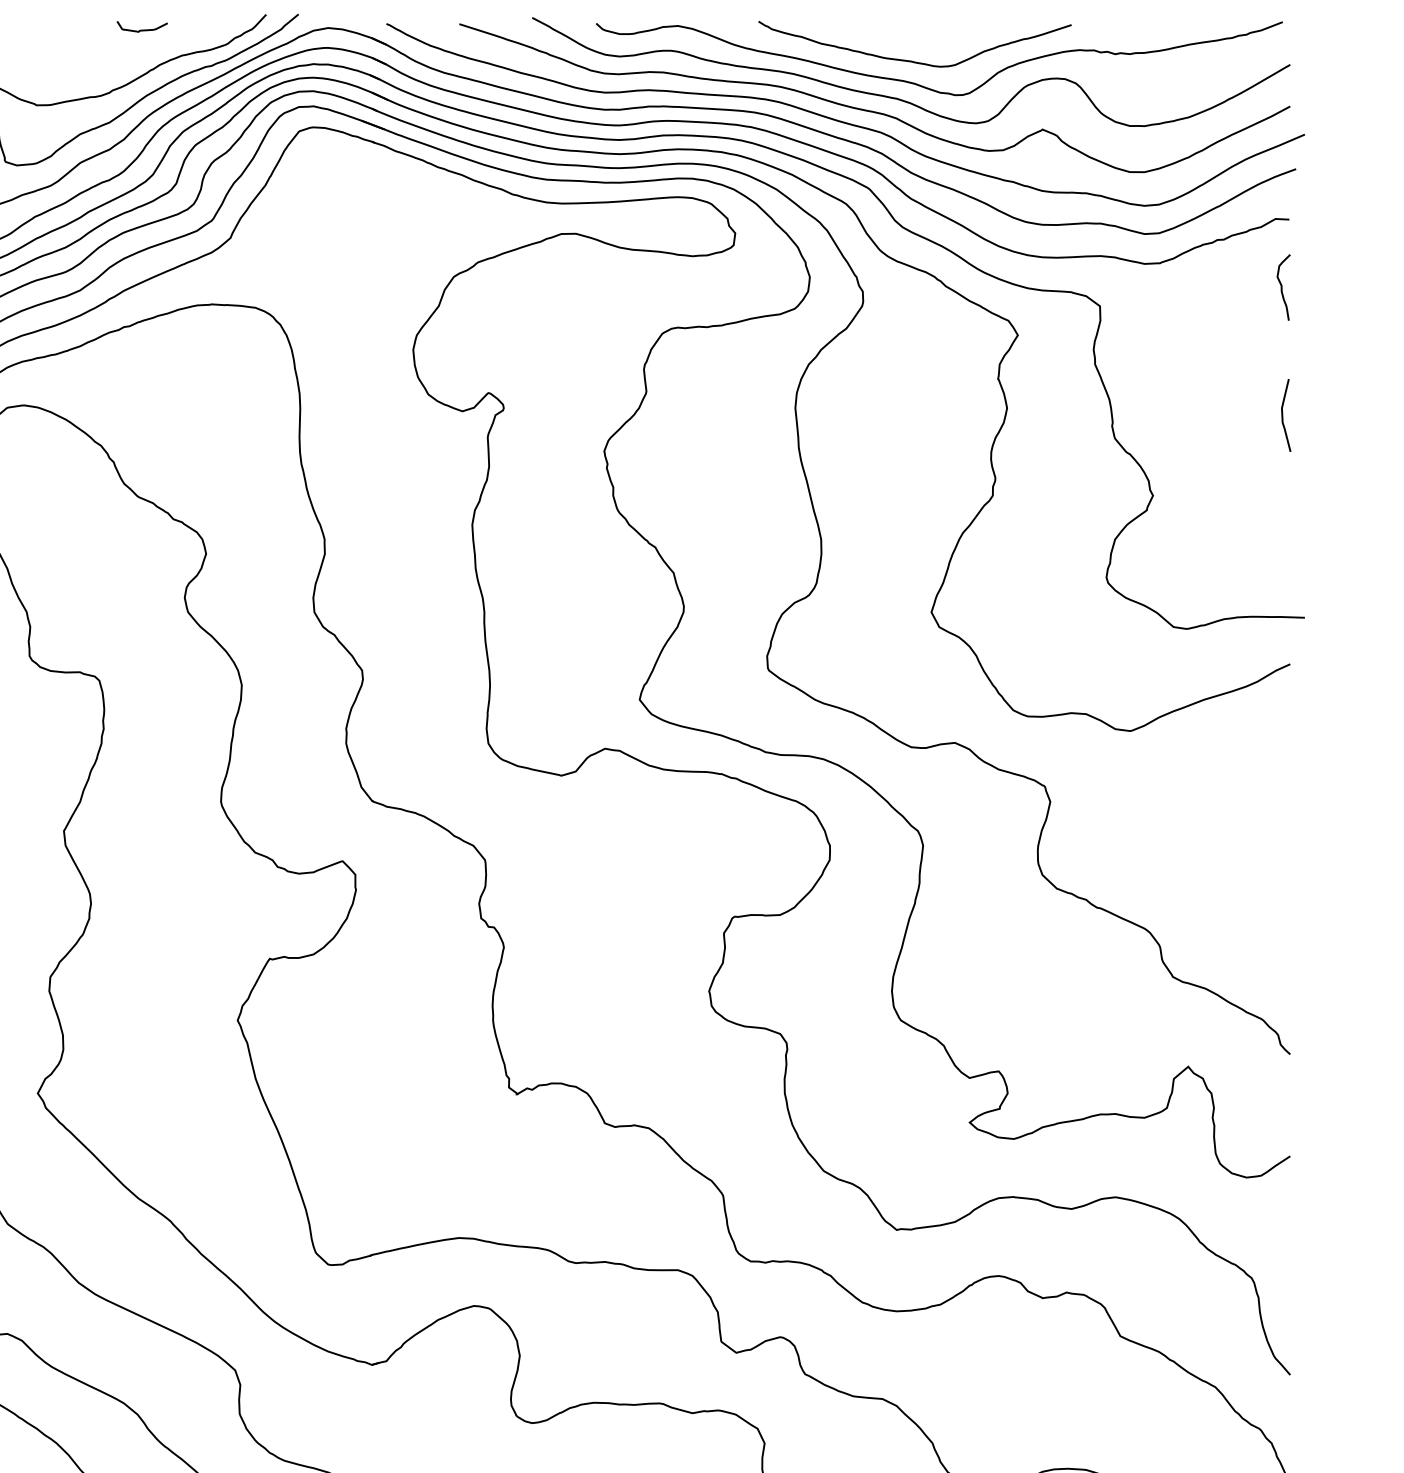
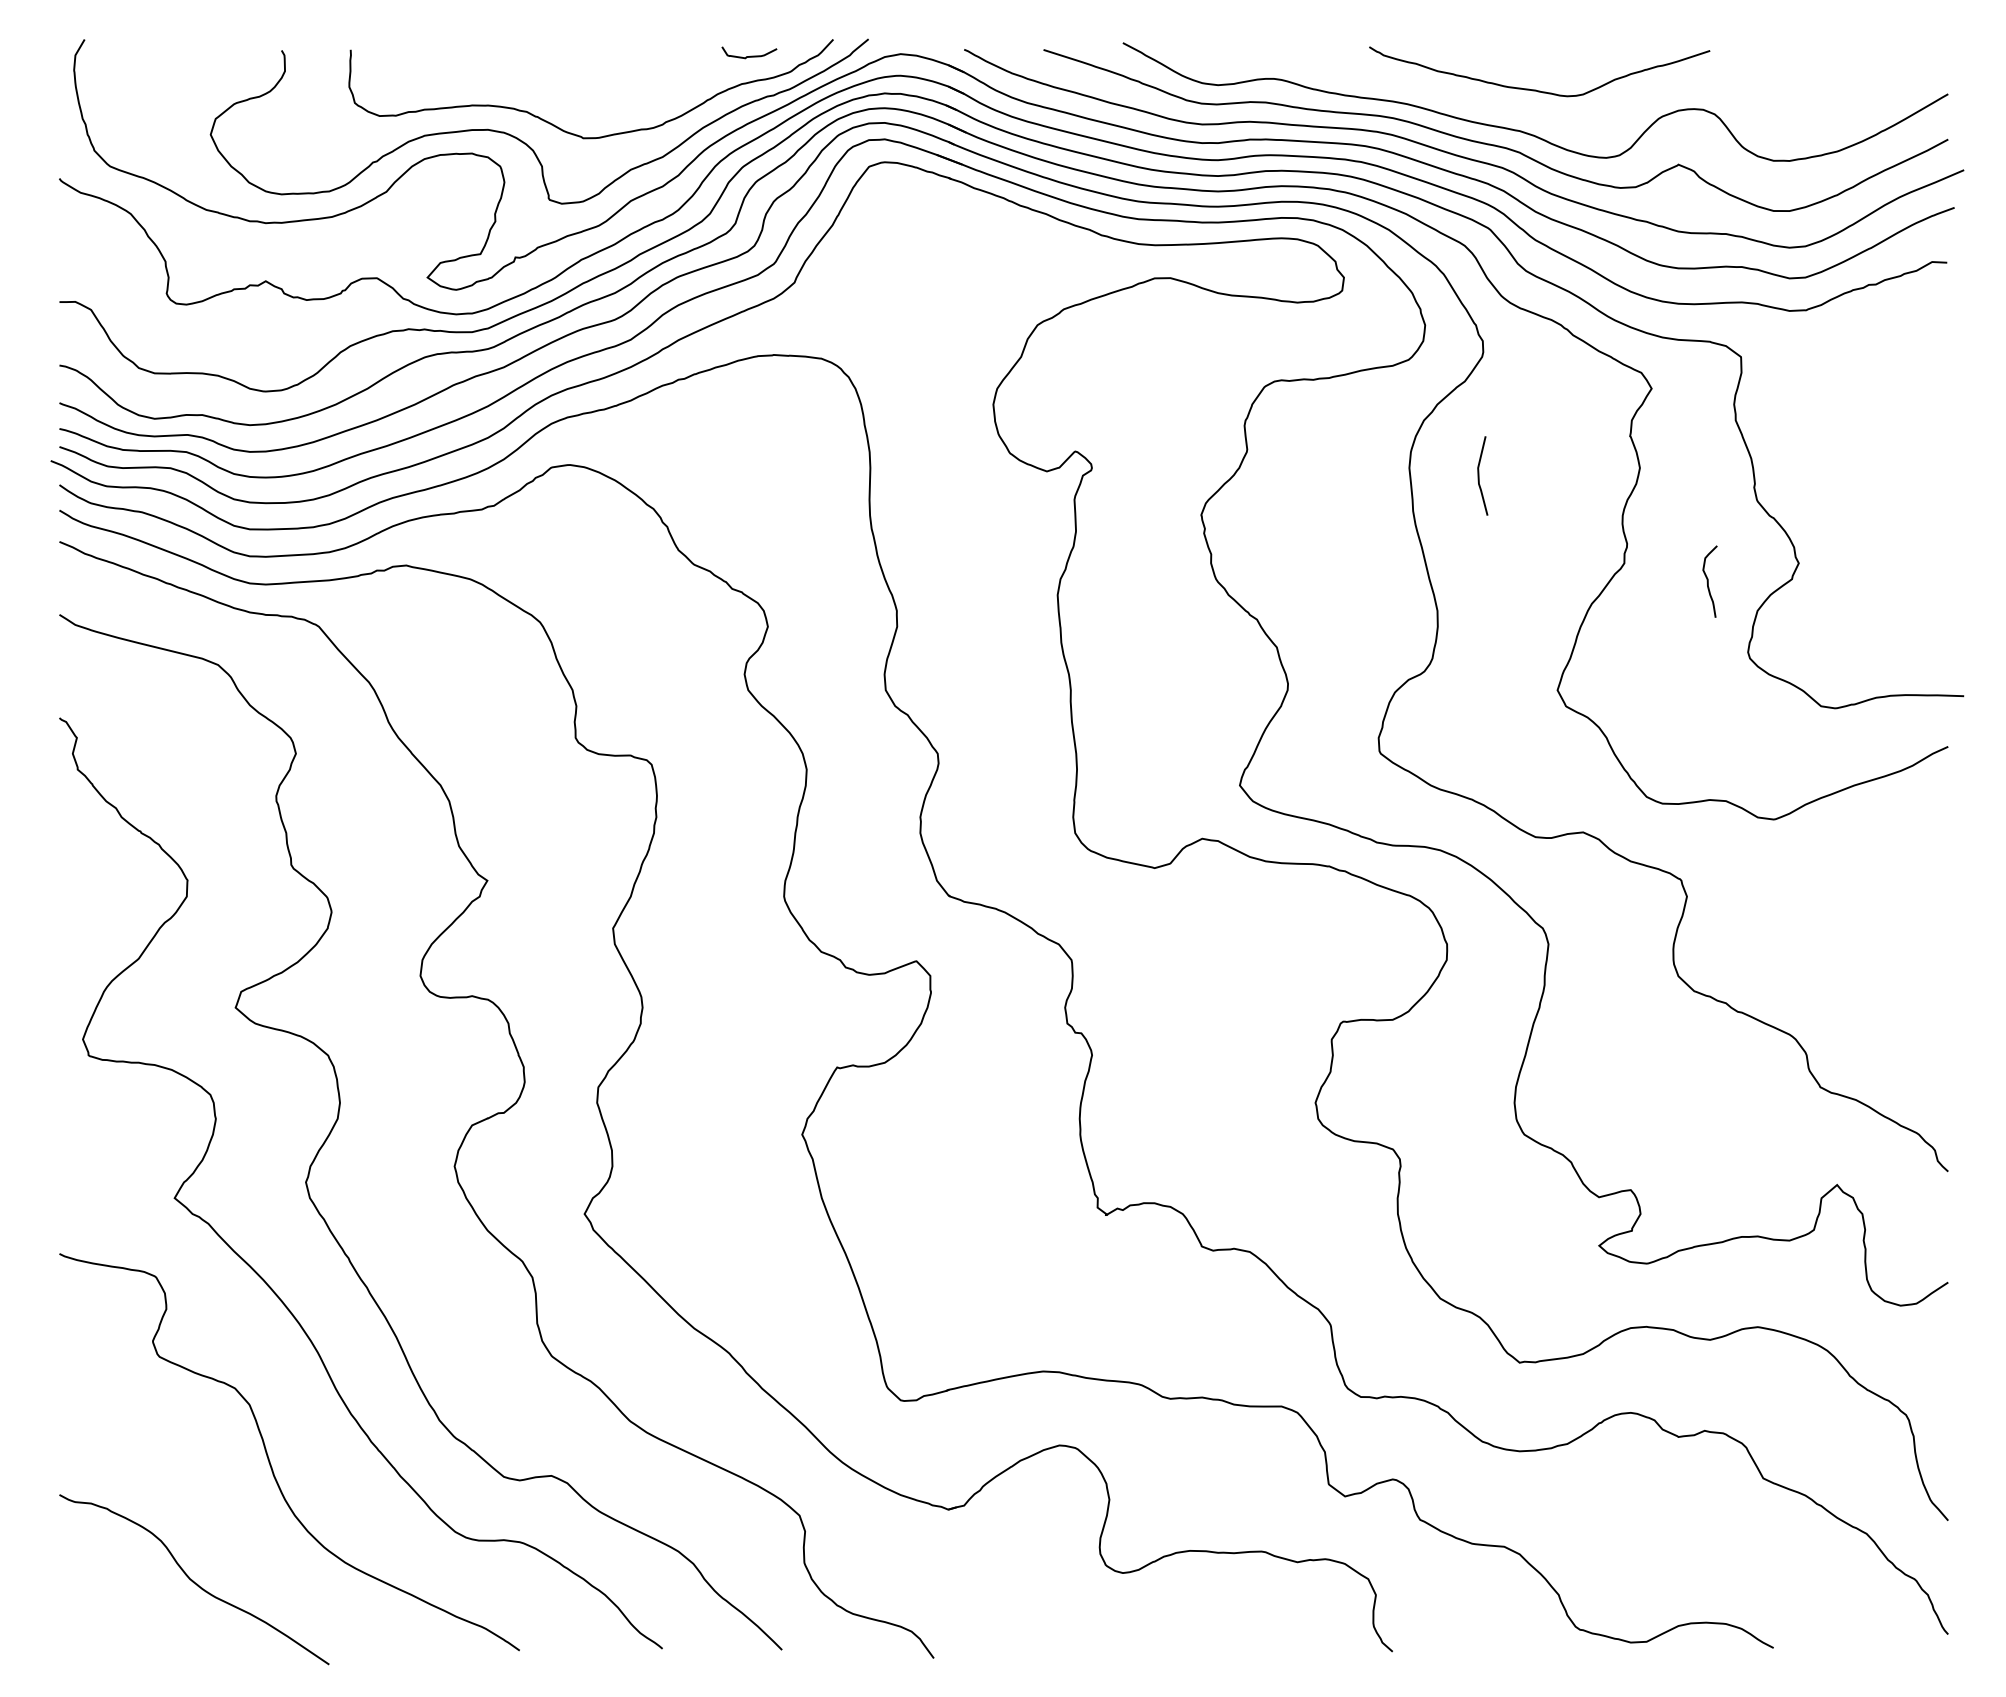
curve: (143, 29) -> (750, 55), moved
curve: (929, 88) -> (1555, 119), removed
curve: (1282, 287) -> (1708, 581), moved
line: (1283, 415) -> (1479, 475), moved

